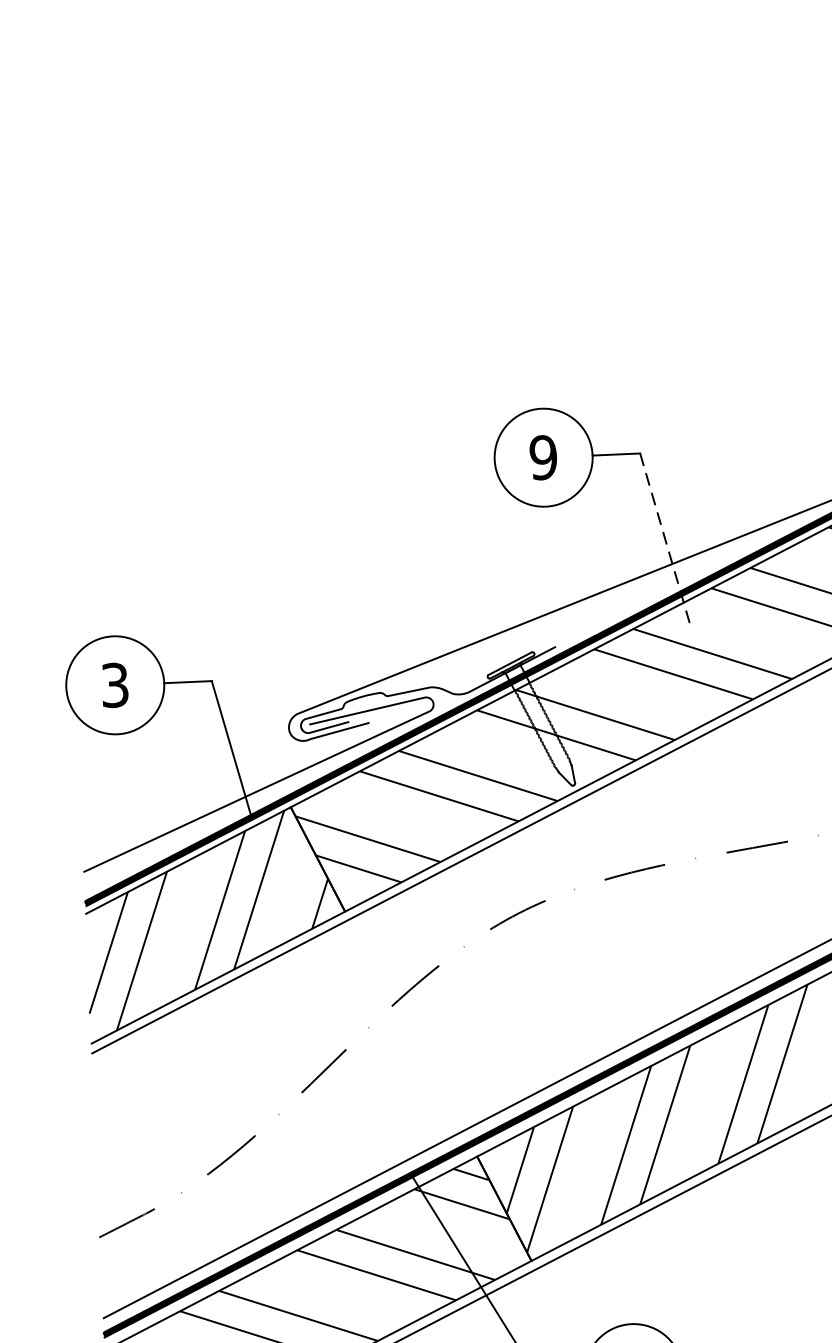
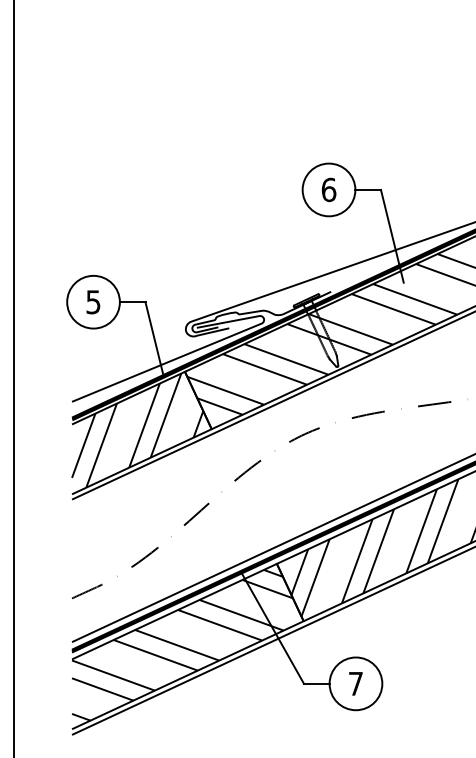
text: (542, 456) -> (328, 189), 9 -> 6
line: (665, 539) -> (392, 236), dashed -> solid
text: (115, 684) -> (93, 301), 3 -> 5

